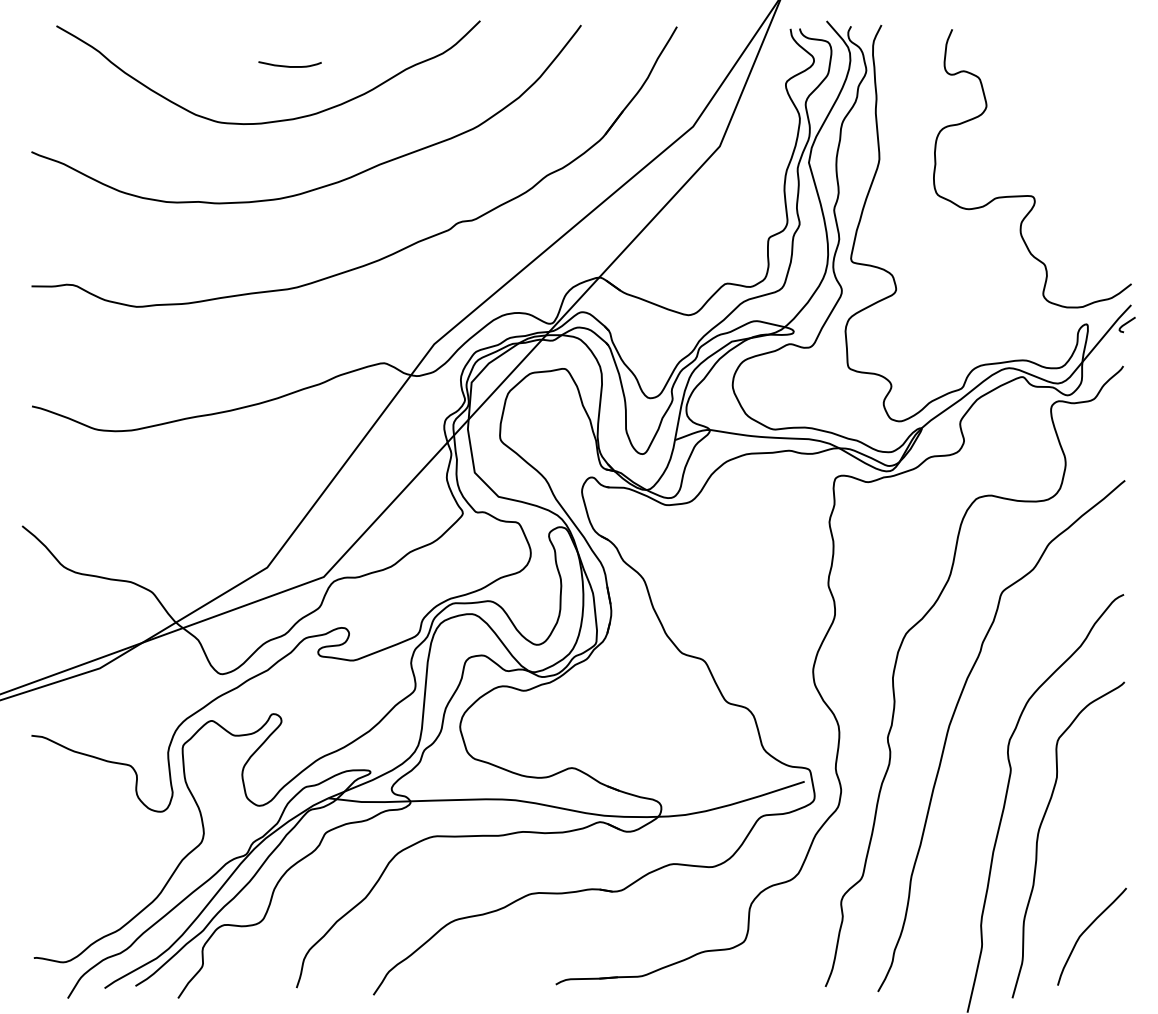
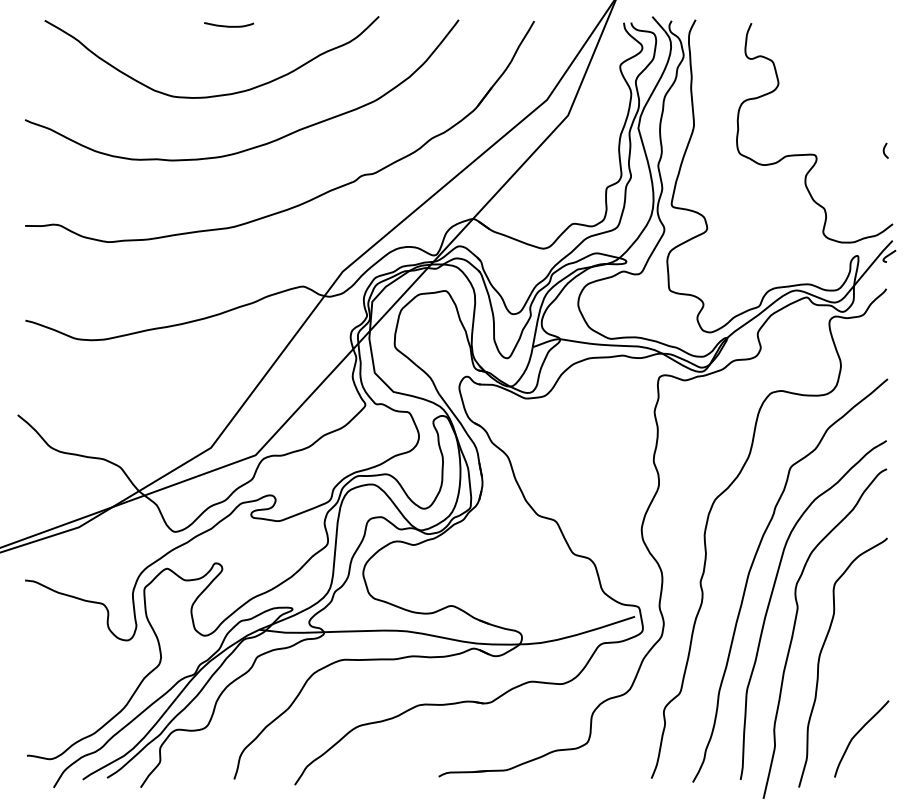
curve: (288, 65) -> (227, 25), moved
curve: (1120, 191) -> (884, 151), added
curve: (978, 755) -> (772, 596), added

